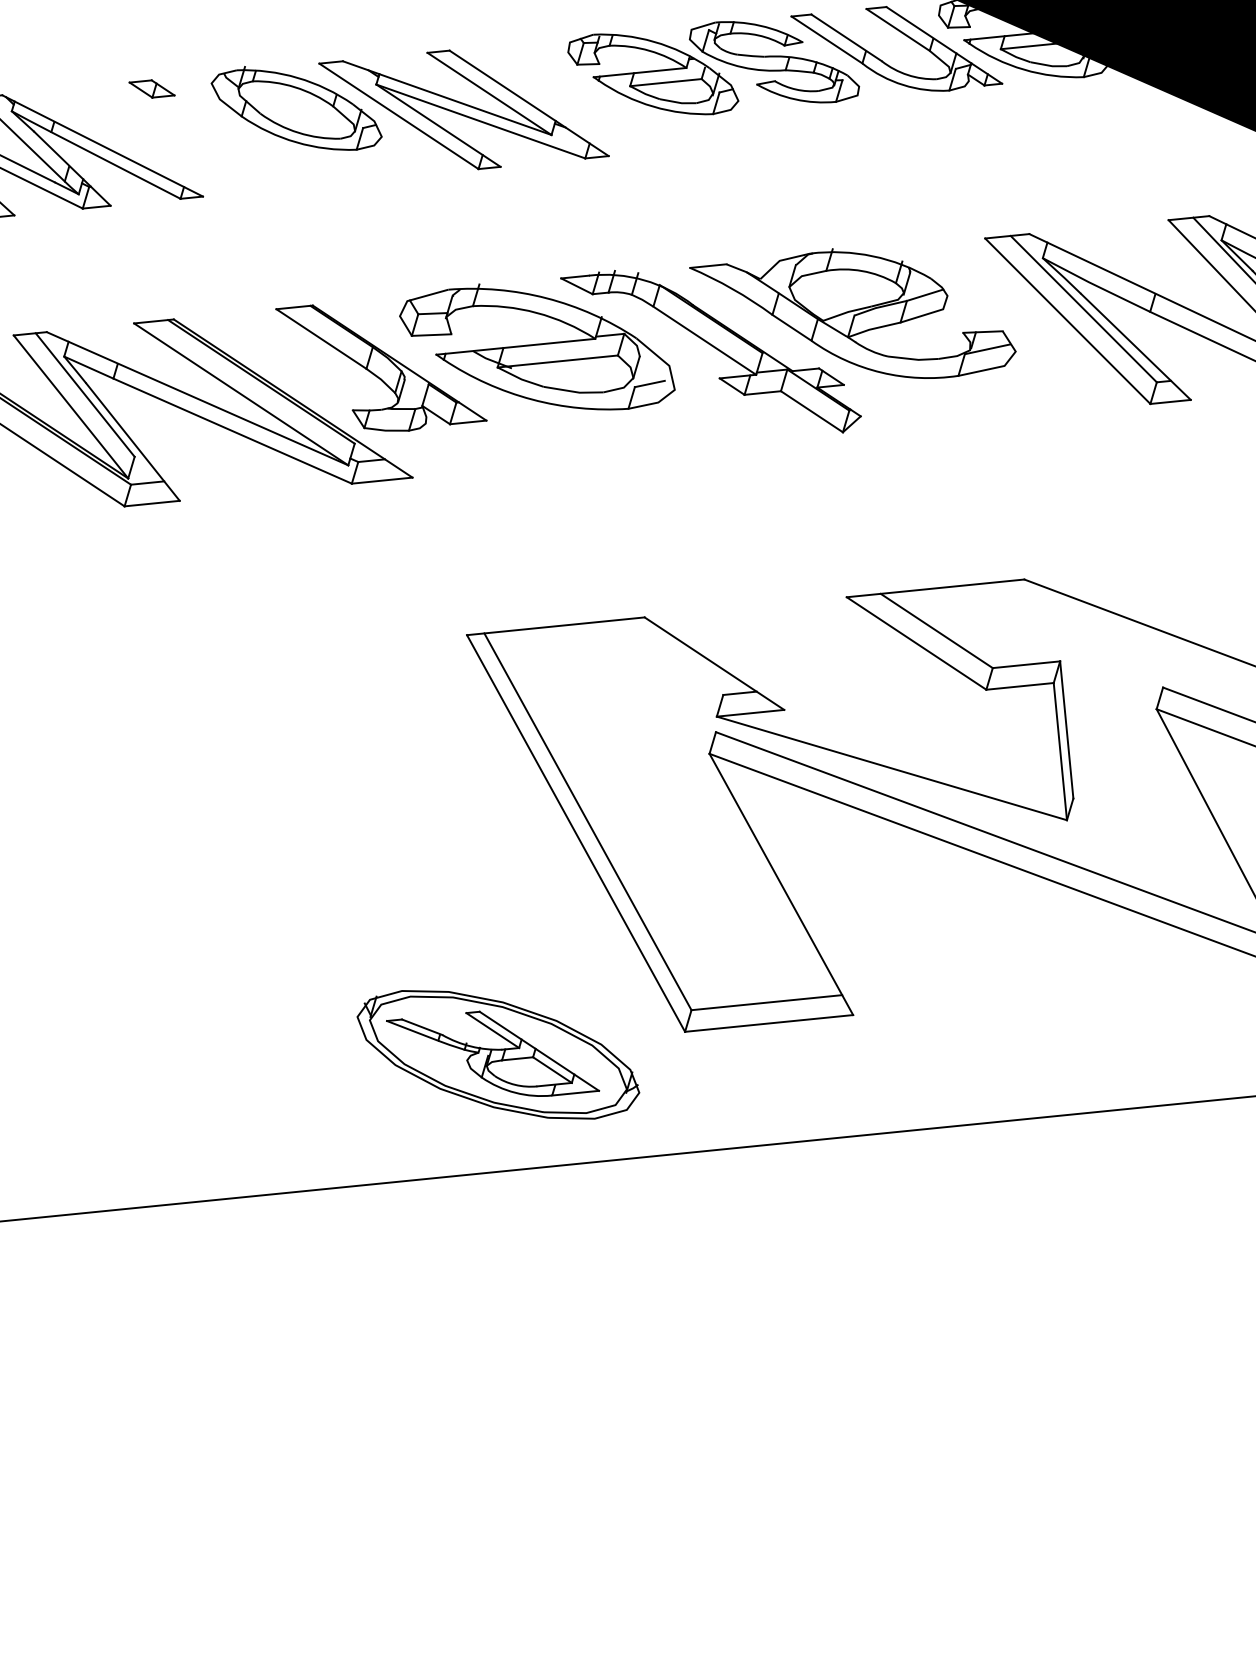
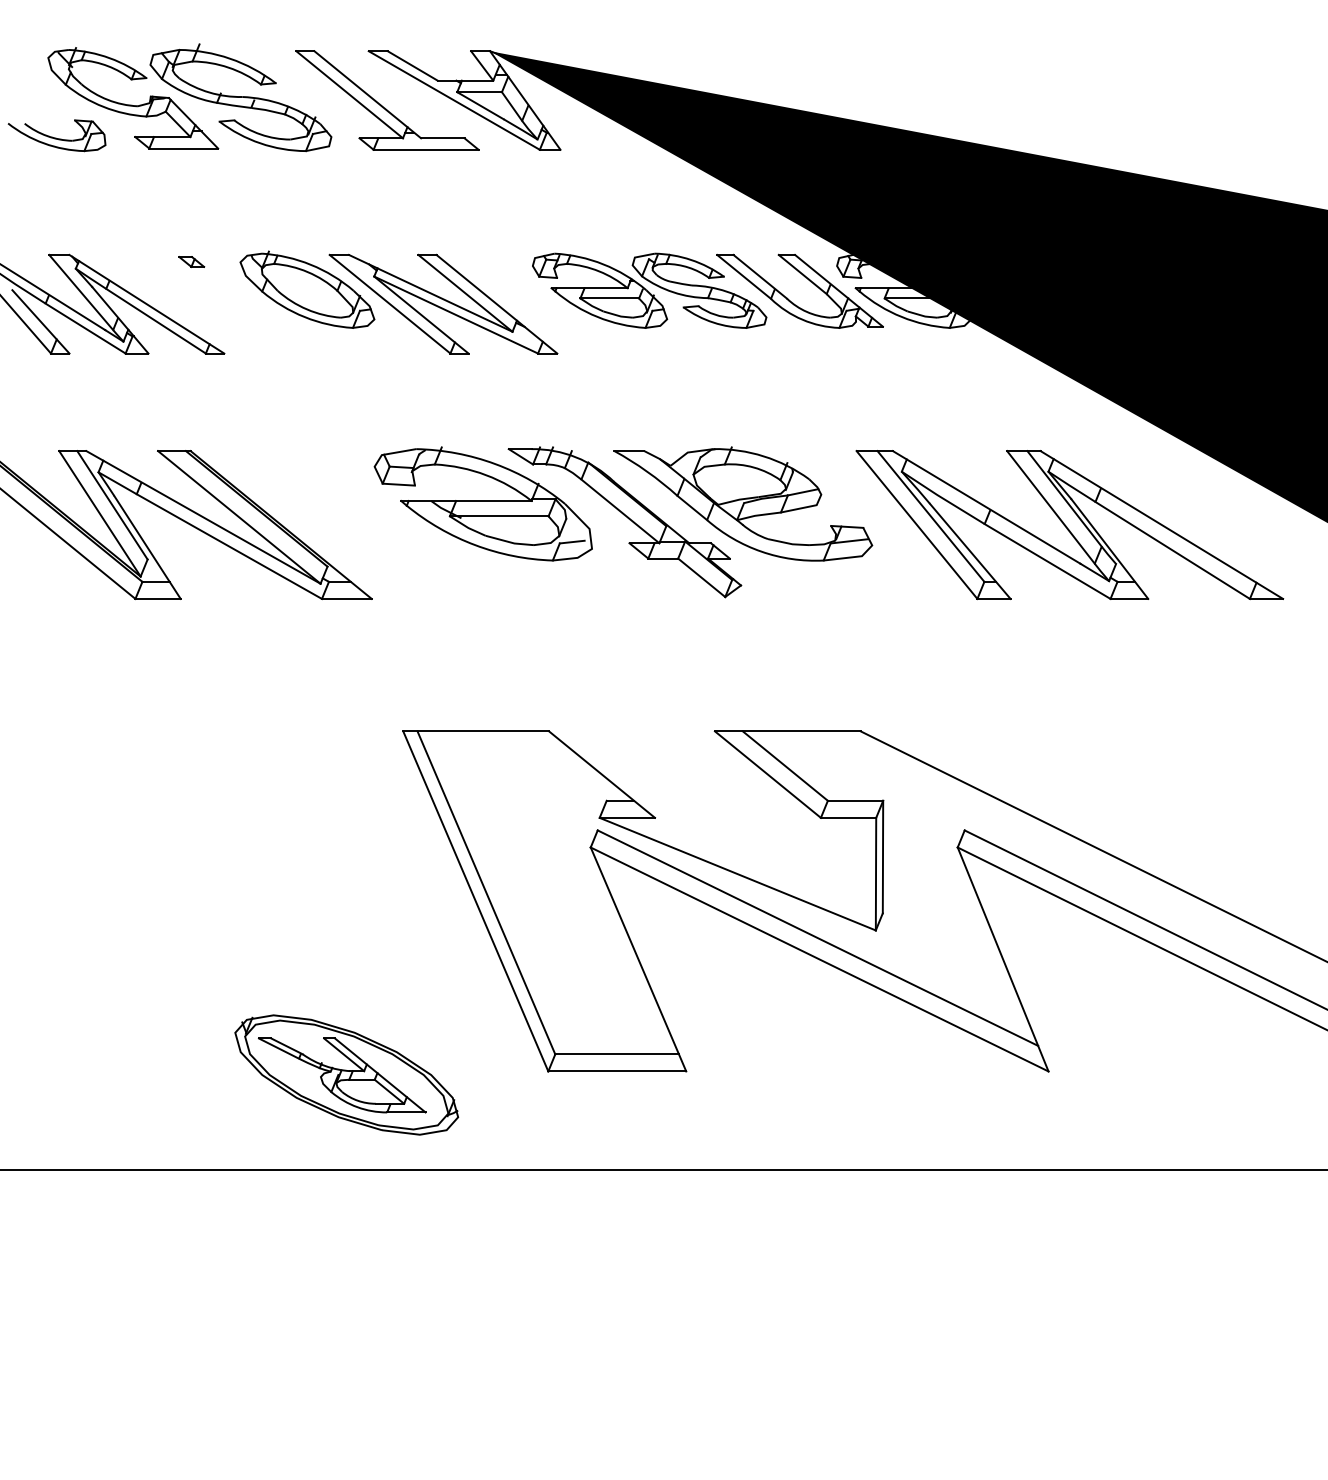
part: (151, 88) -> (191, 261), size x0.7
part: (381, 365) -> (355, 505), removed
part: (498, 1054) -> (346, 1074), moved

